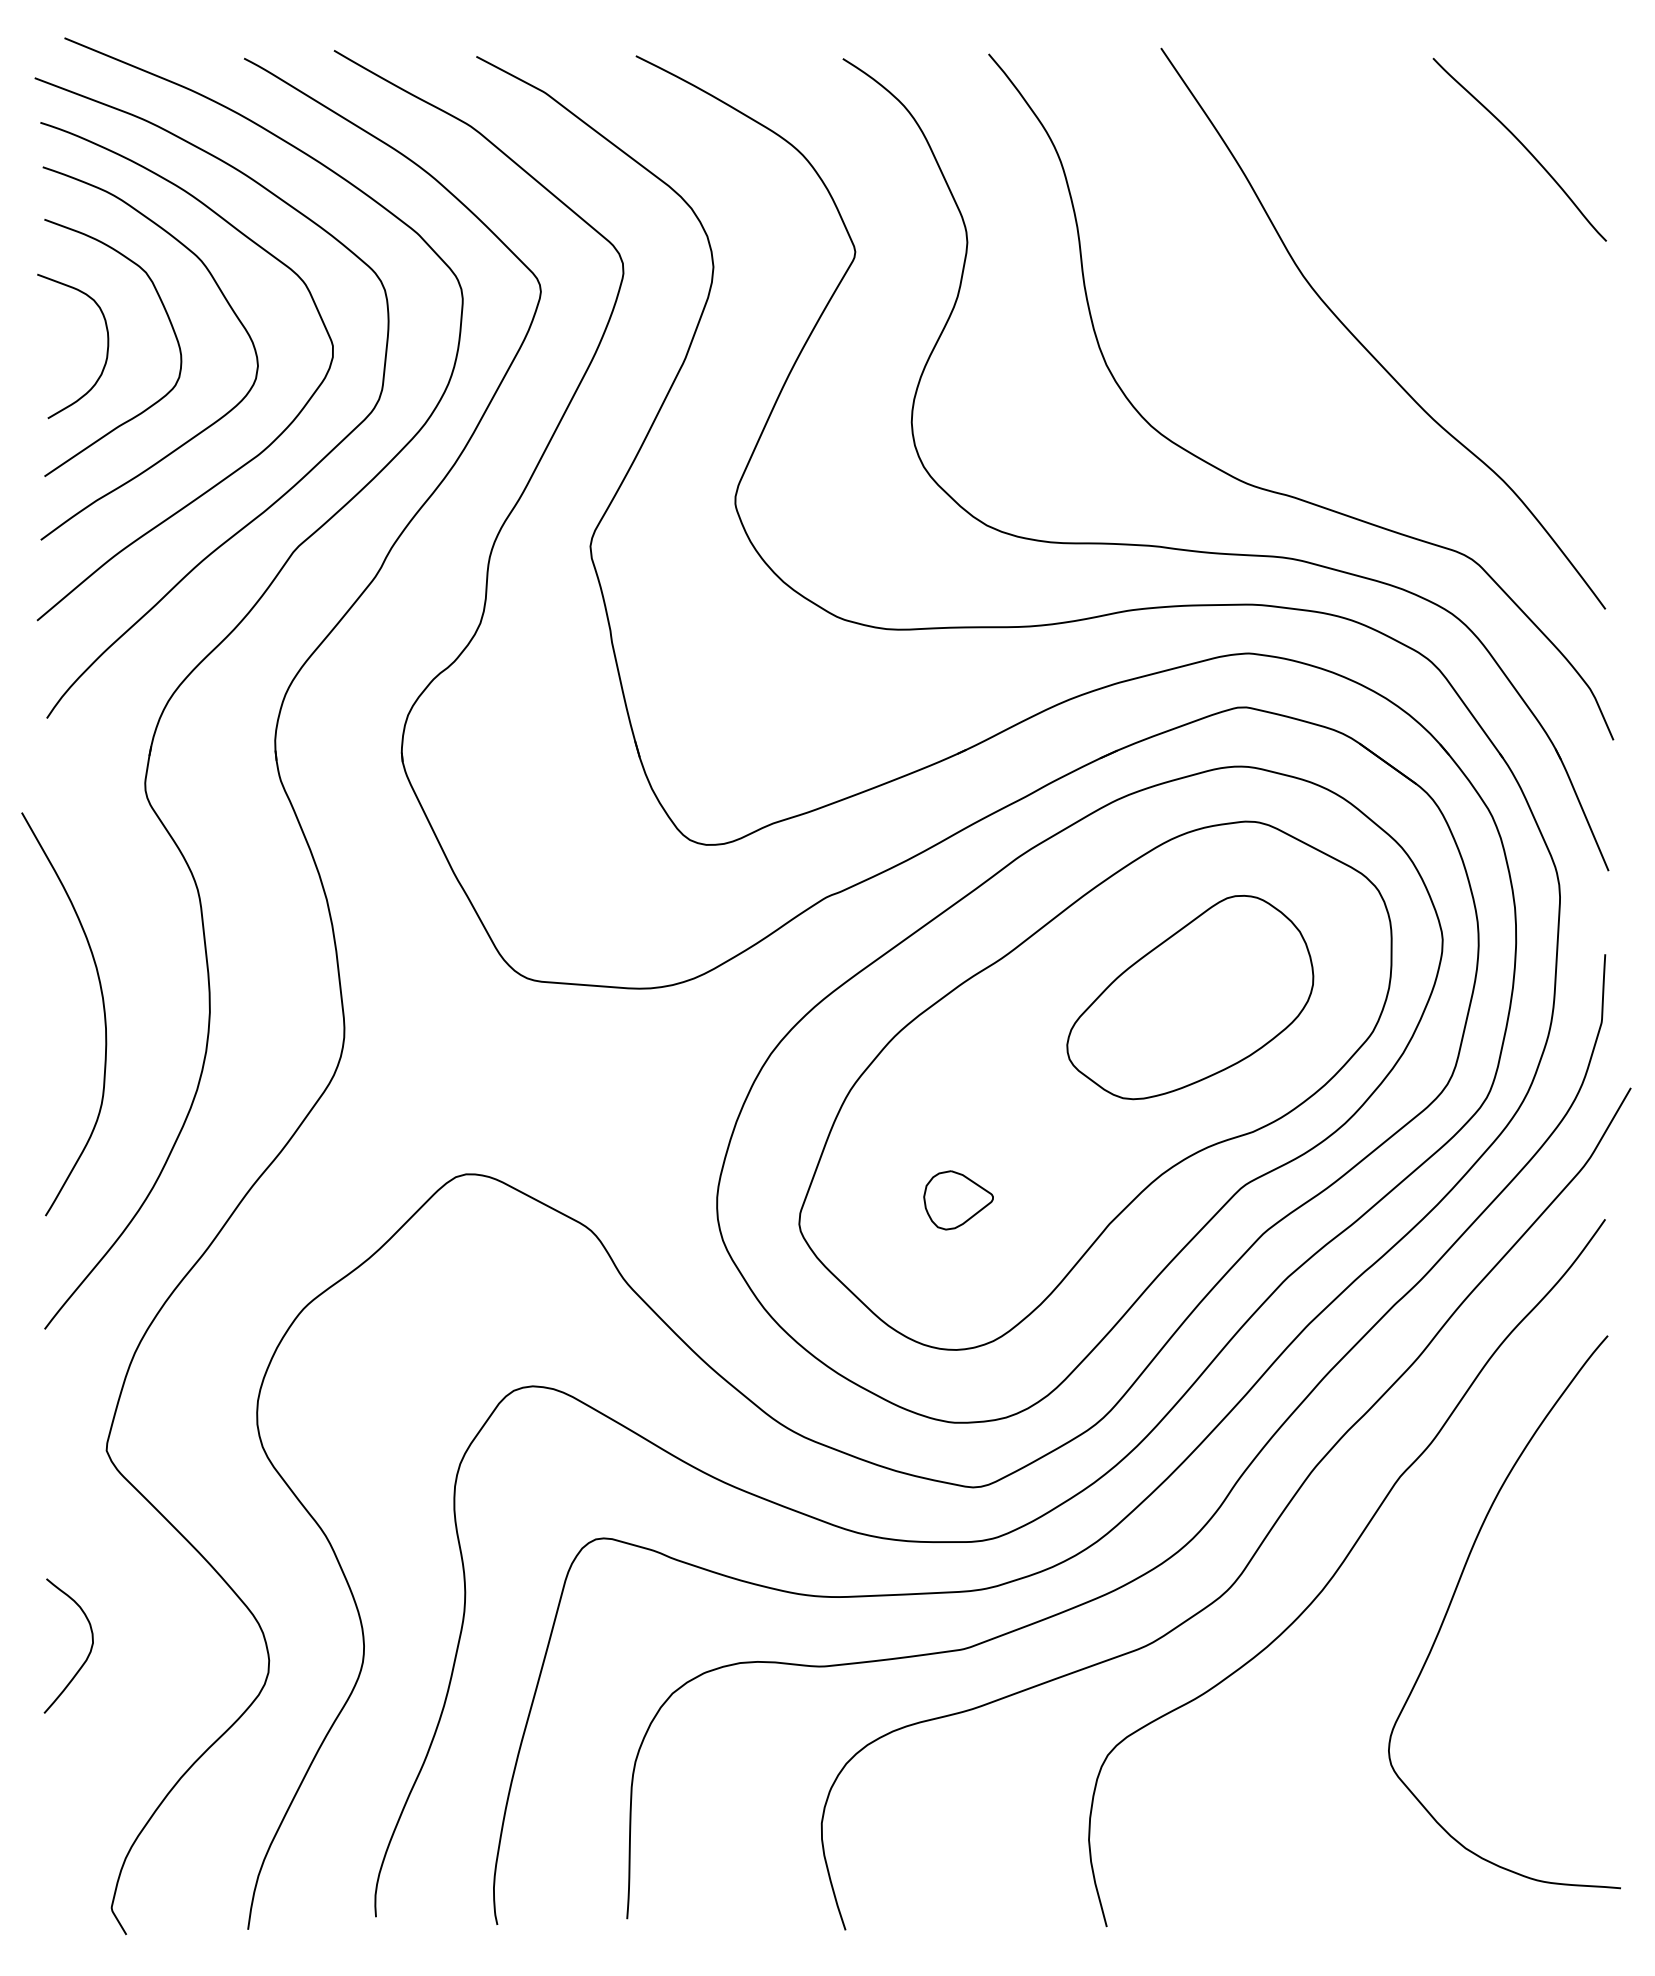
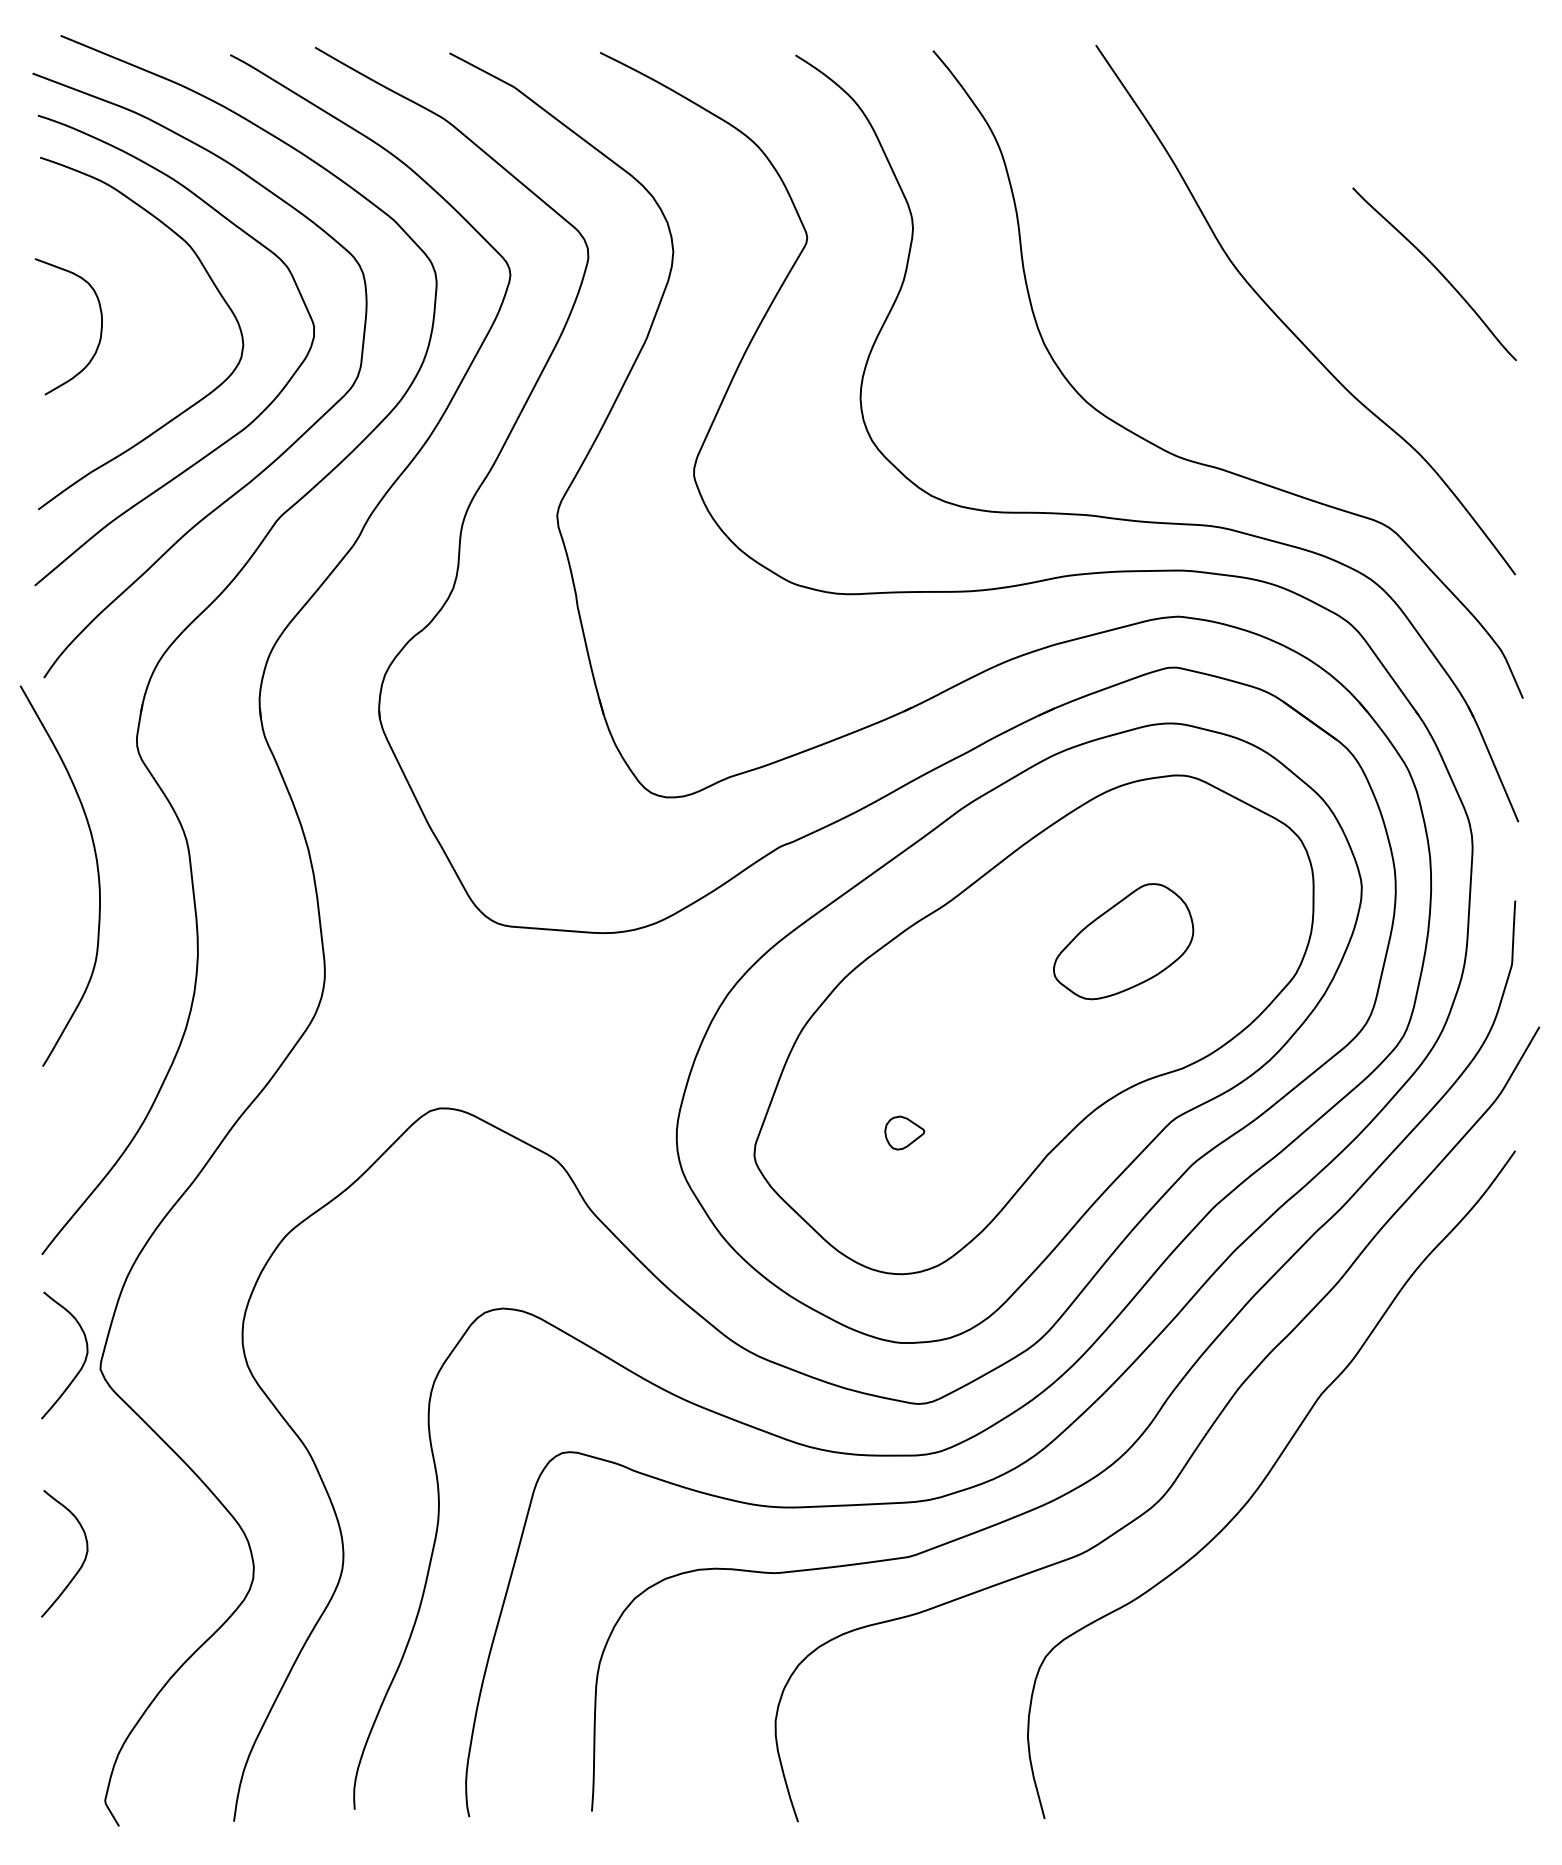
curve: (1523, 147) -> (1438, 272), moved
curve: (169, 322) -> (159, 304), removed
part: (1190, 997) -> (1123, 941), size x0.6
curve: (103, 1012) -> (97, 874), moved
part: (958, 1200) -> (904, 1133), size x0.6
curve: (87, 1445) -> (82, 1364), added
curve: (1455, 1593) -> (1373, 1504), removed

